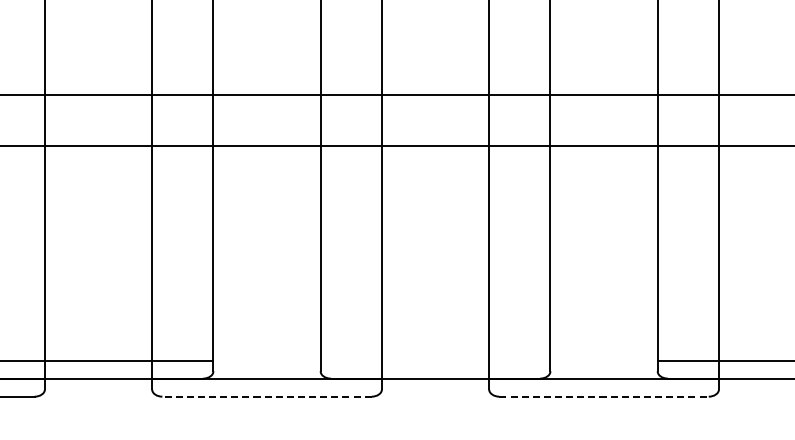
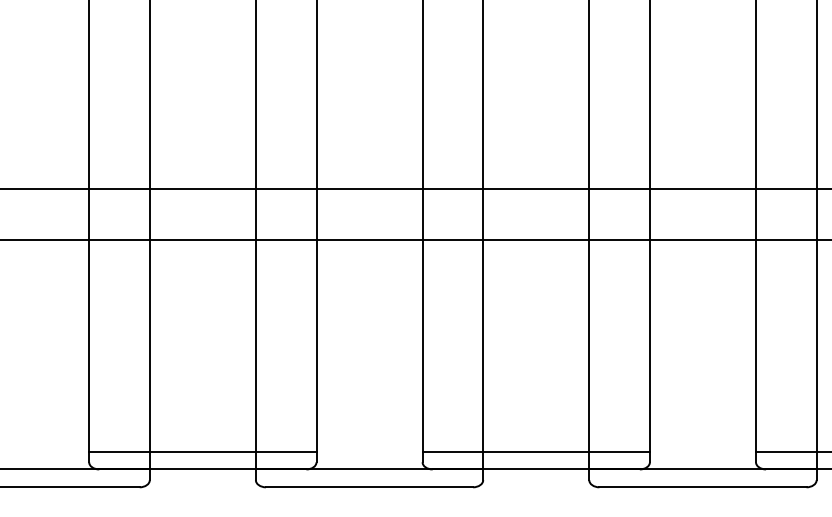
line: (434, 360) -> (535, 451), added
line: (266, 396) -> (369, 487), dashed -> solid
line: (603, 396) -> (702, 487), dashed -> solid

